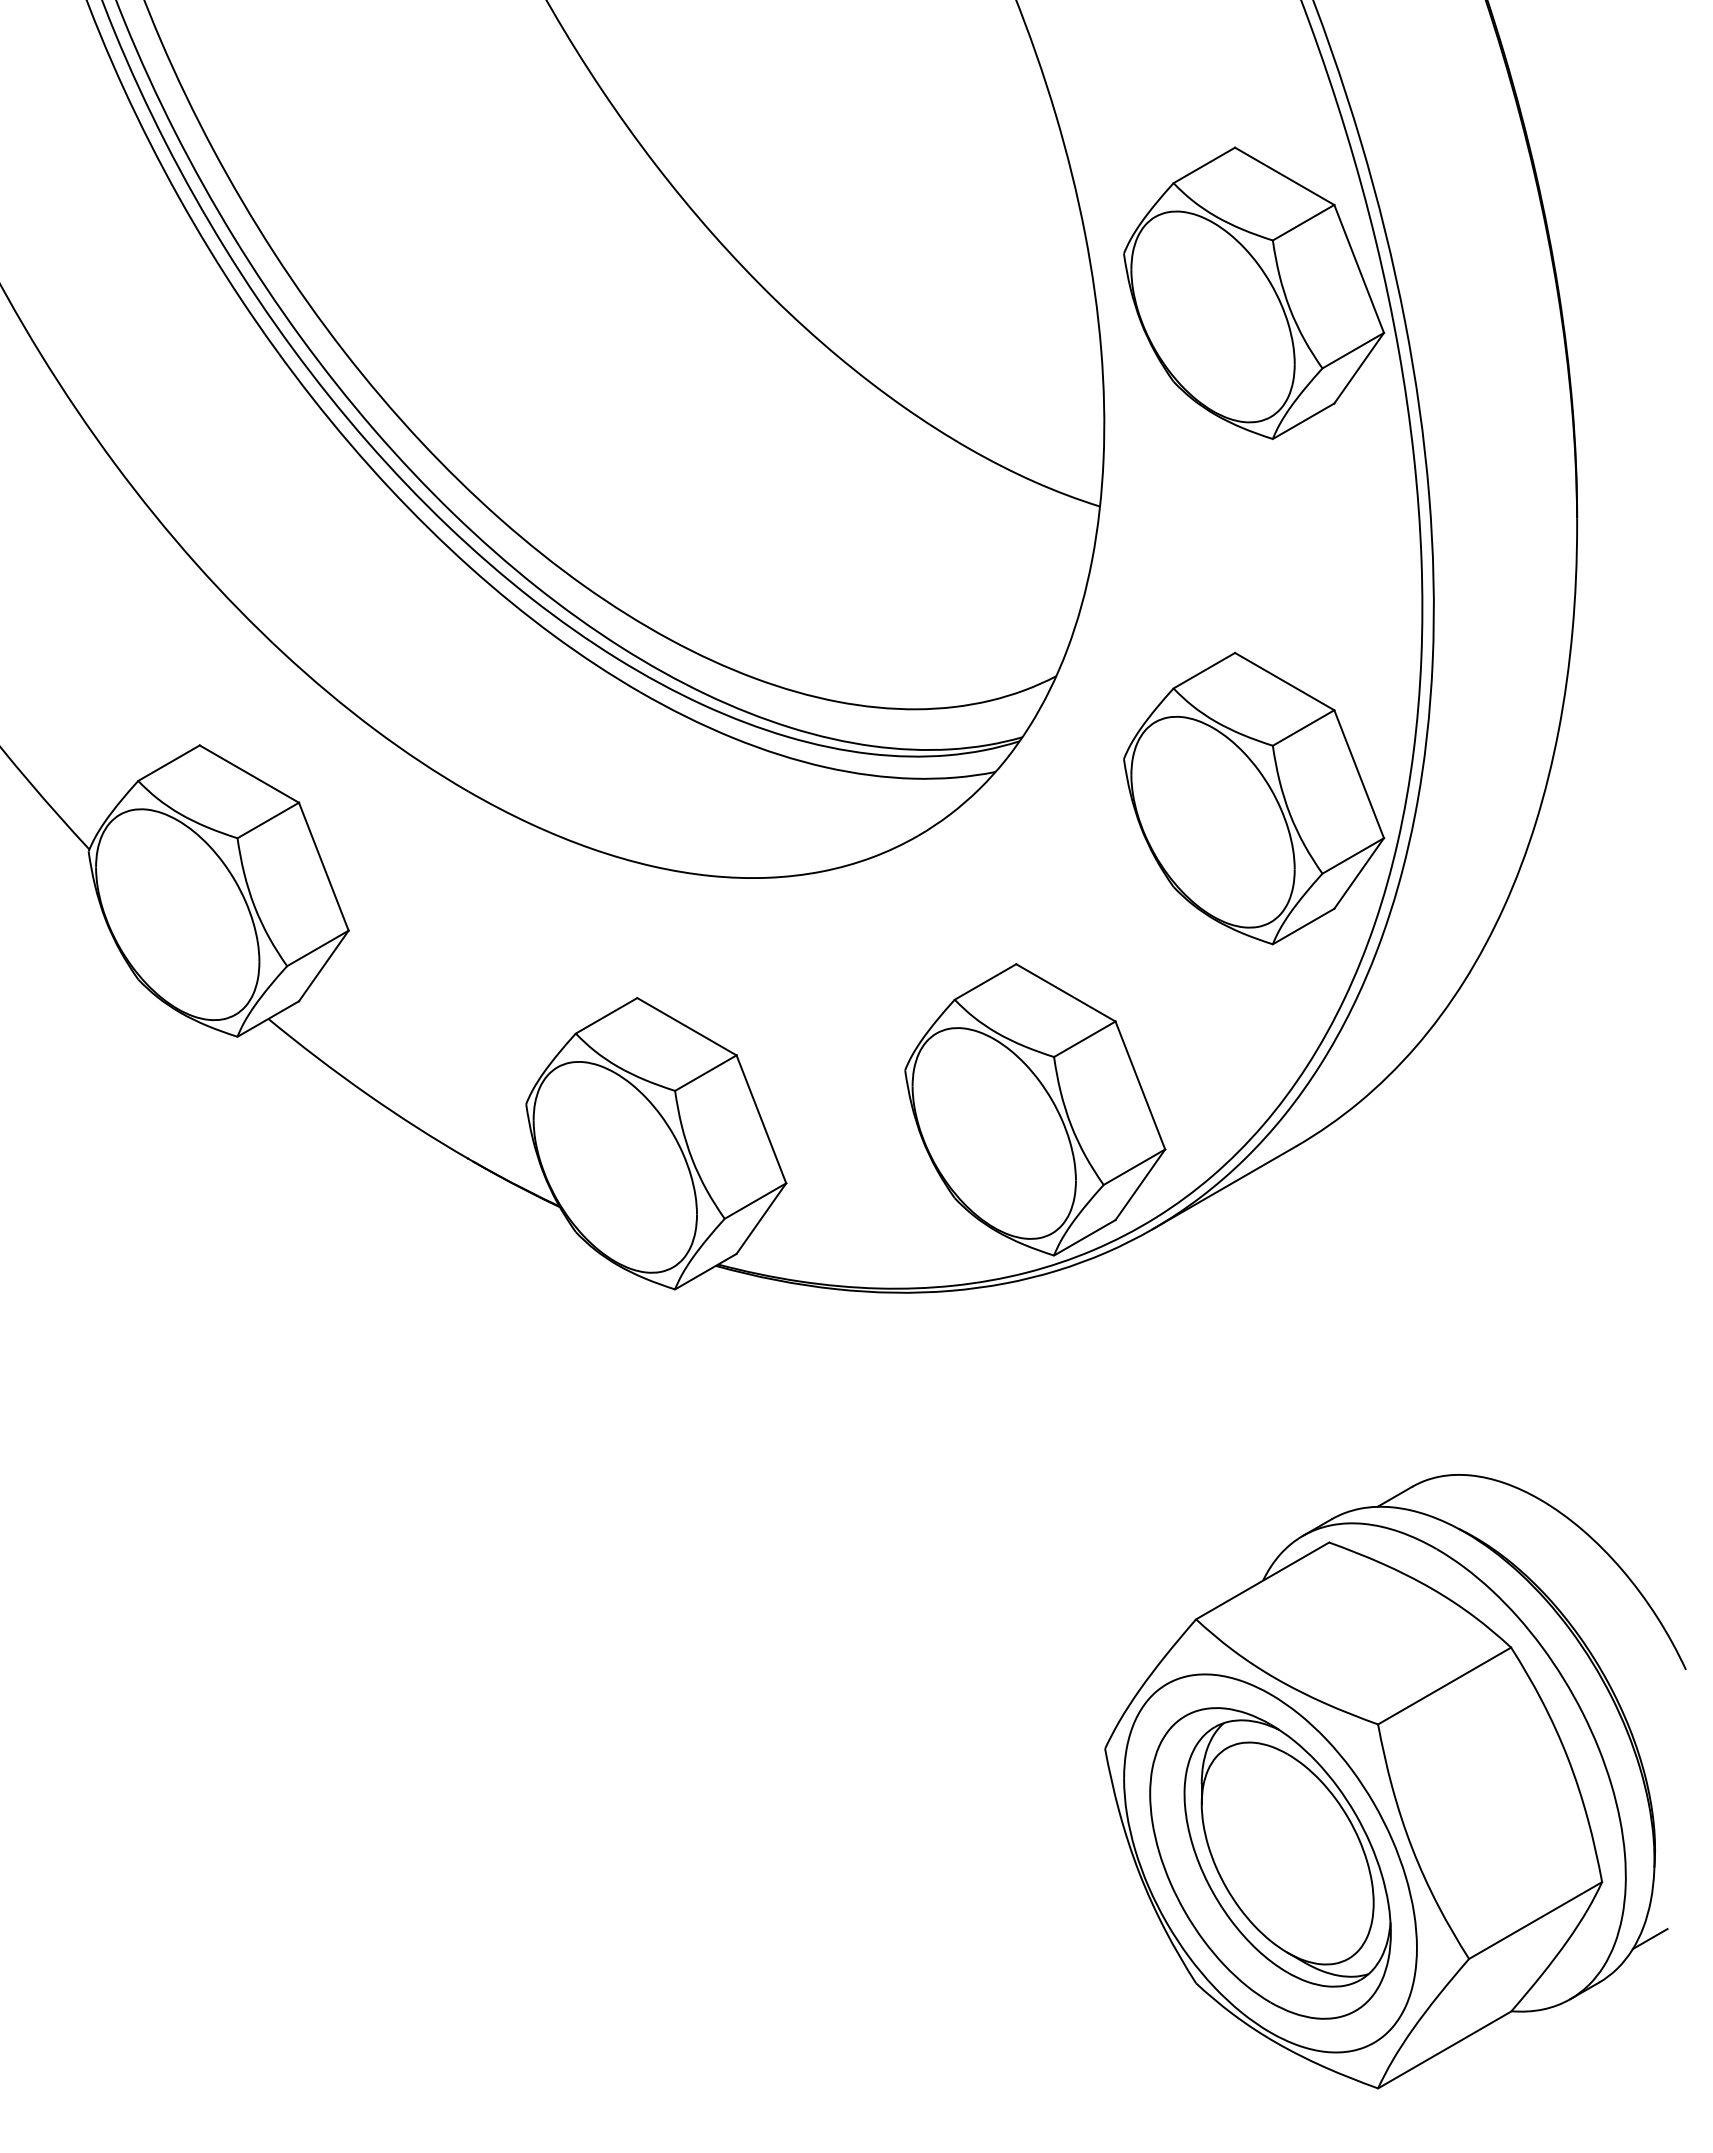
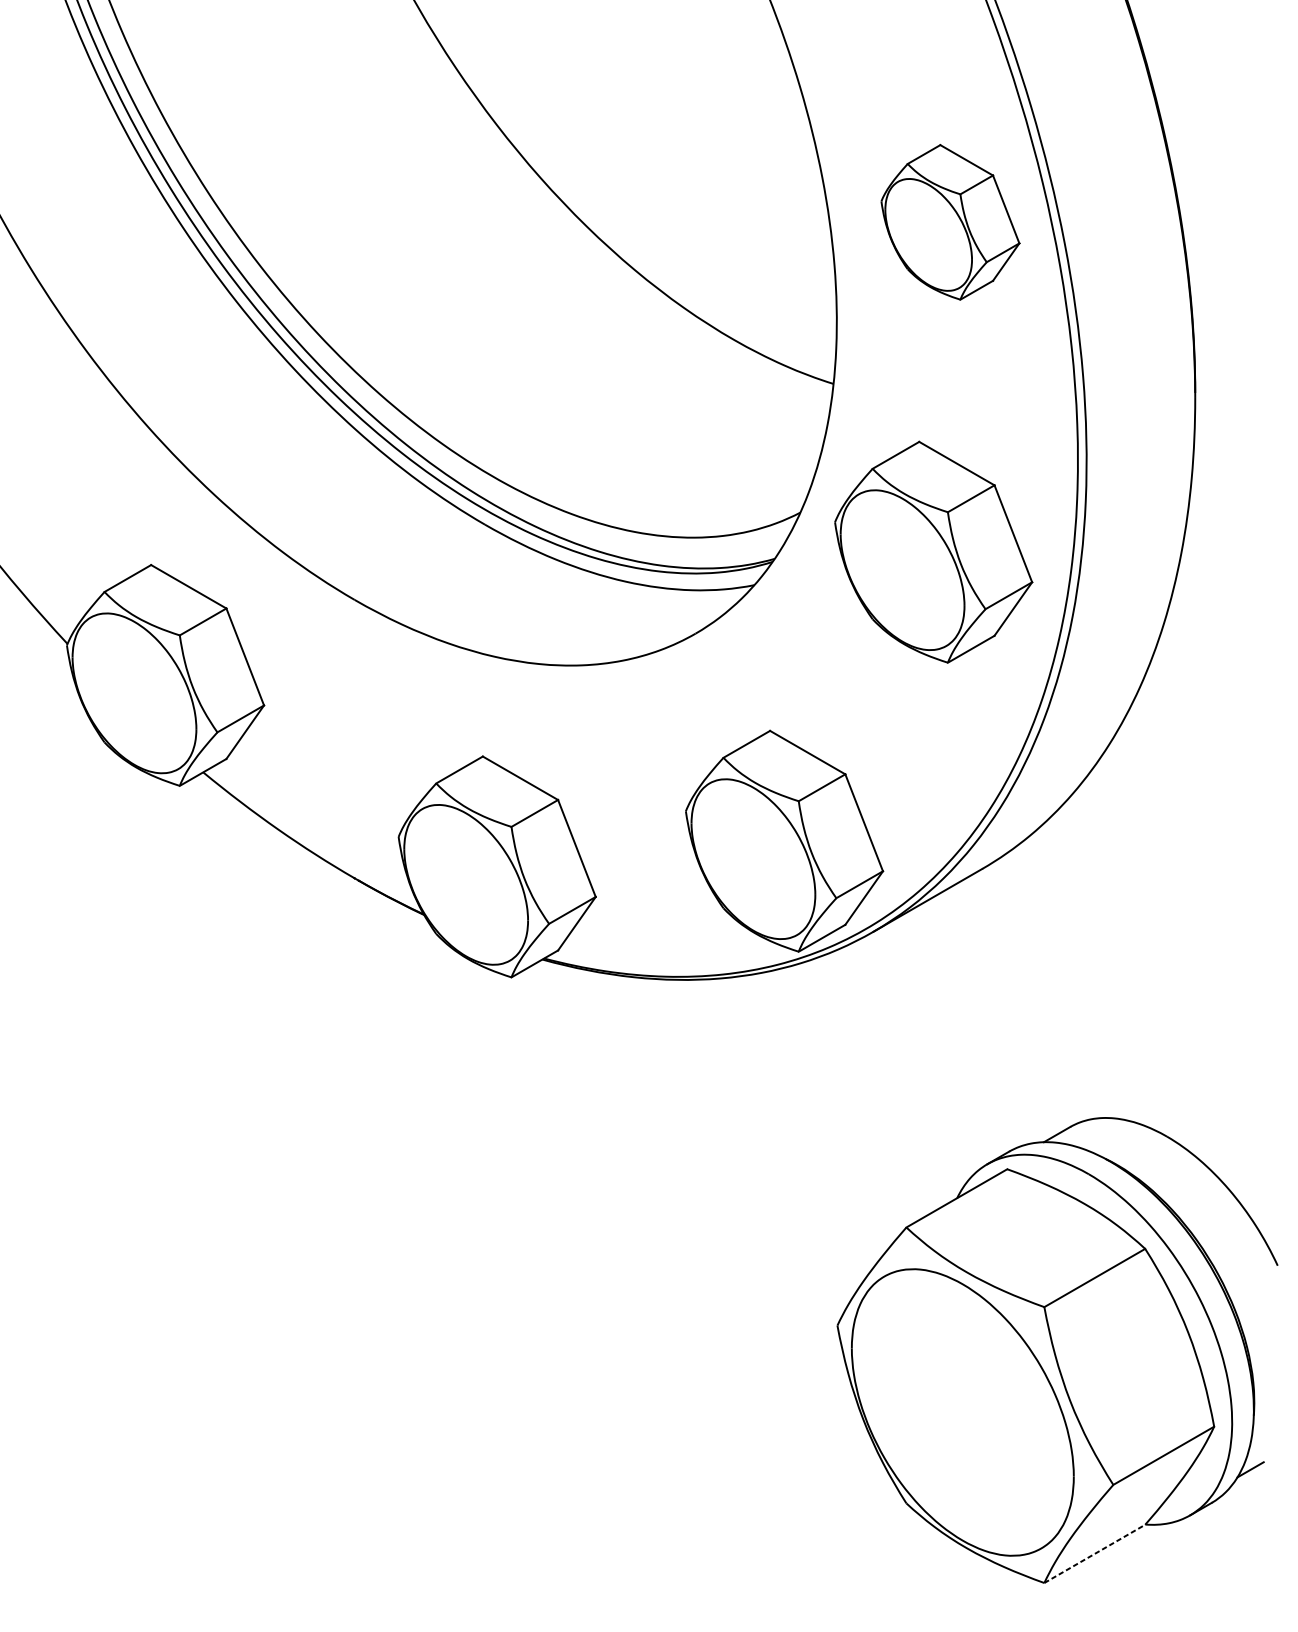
part: (1254, 293) -> (950, 222), size x0.7
part: (1254, 798) -> (934, 552), moved
part: (1270, 1863) -> (962, 1412), removed
line: (1444, 2050) -> (1094, 1554), solid -> dashed

